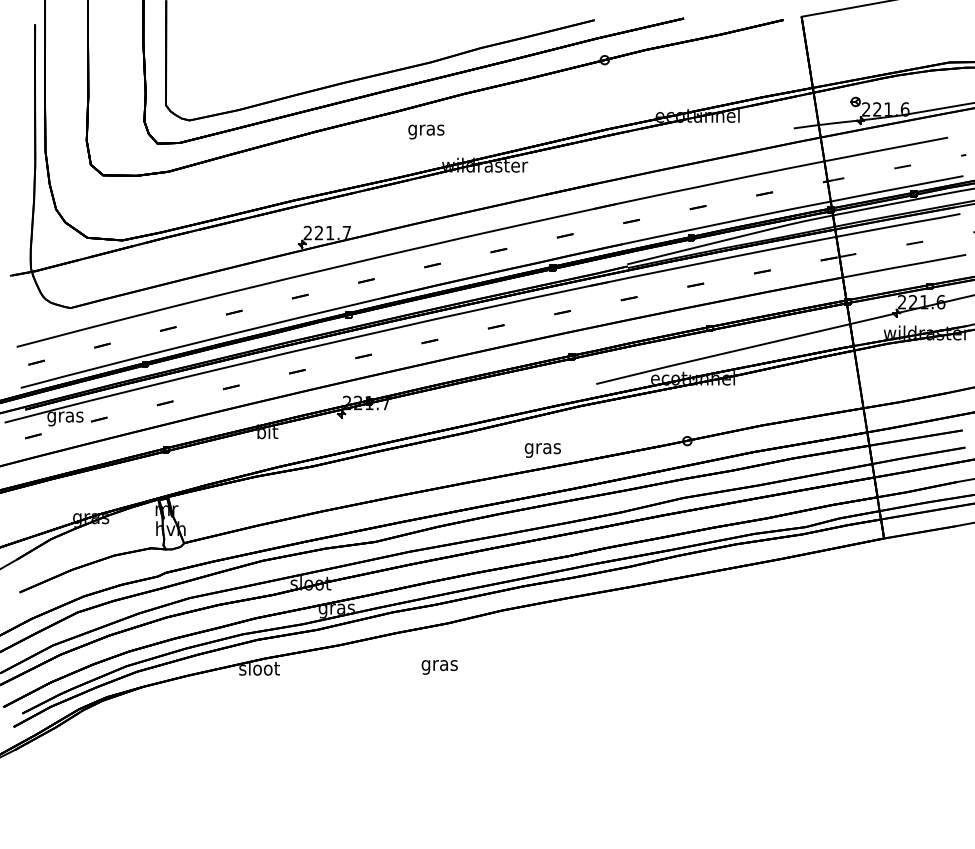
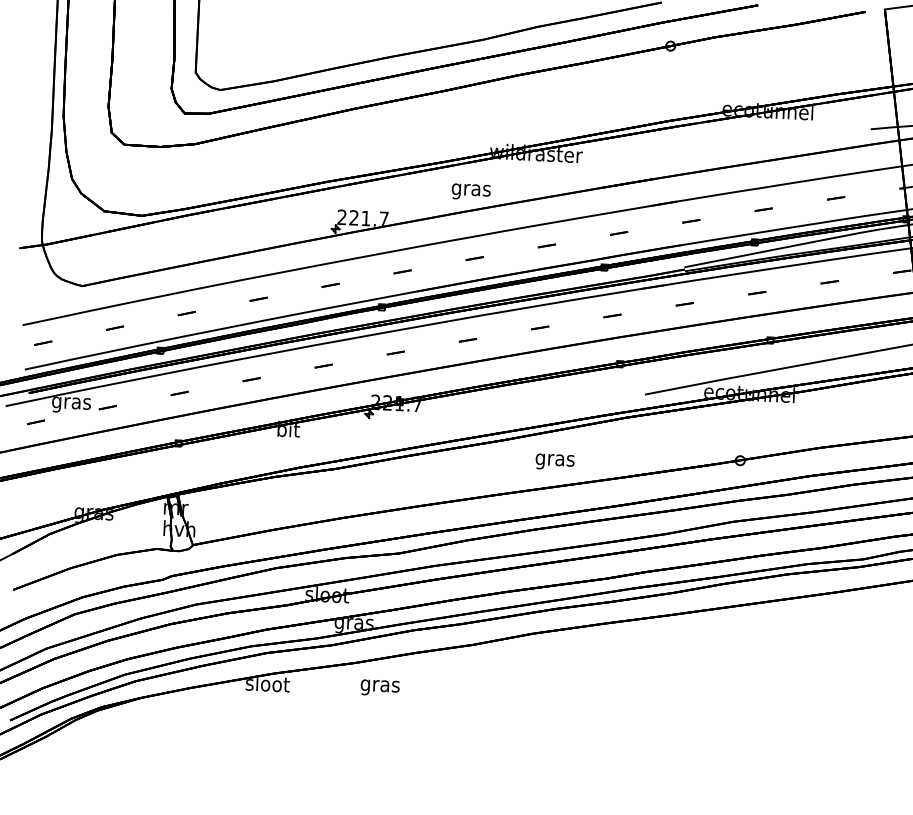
text: (426, 131) -> (471, 191), moved
text: (542, 450) -> (554, 462), moved
text: (439, 667) -> (379, 688), moved

